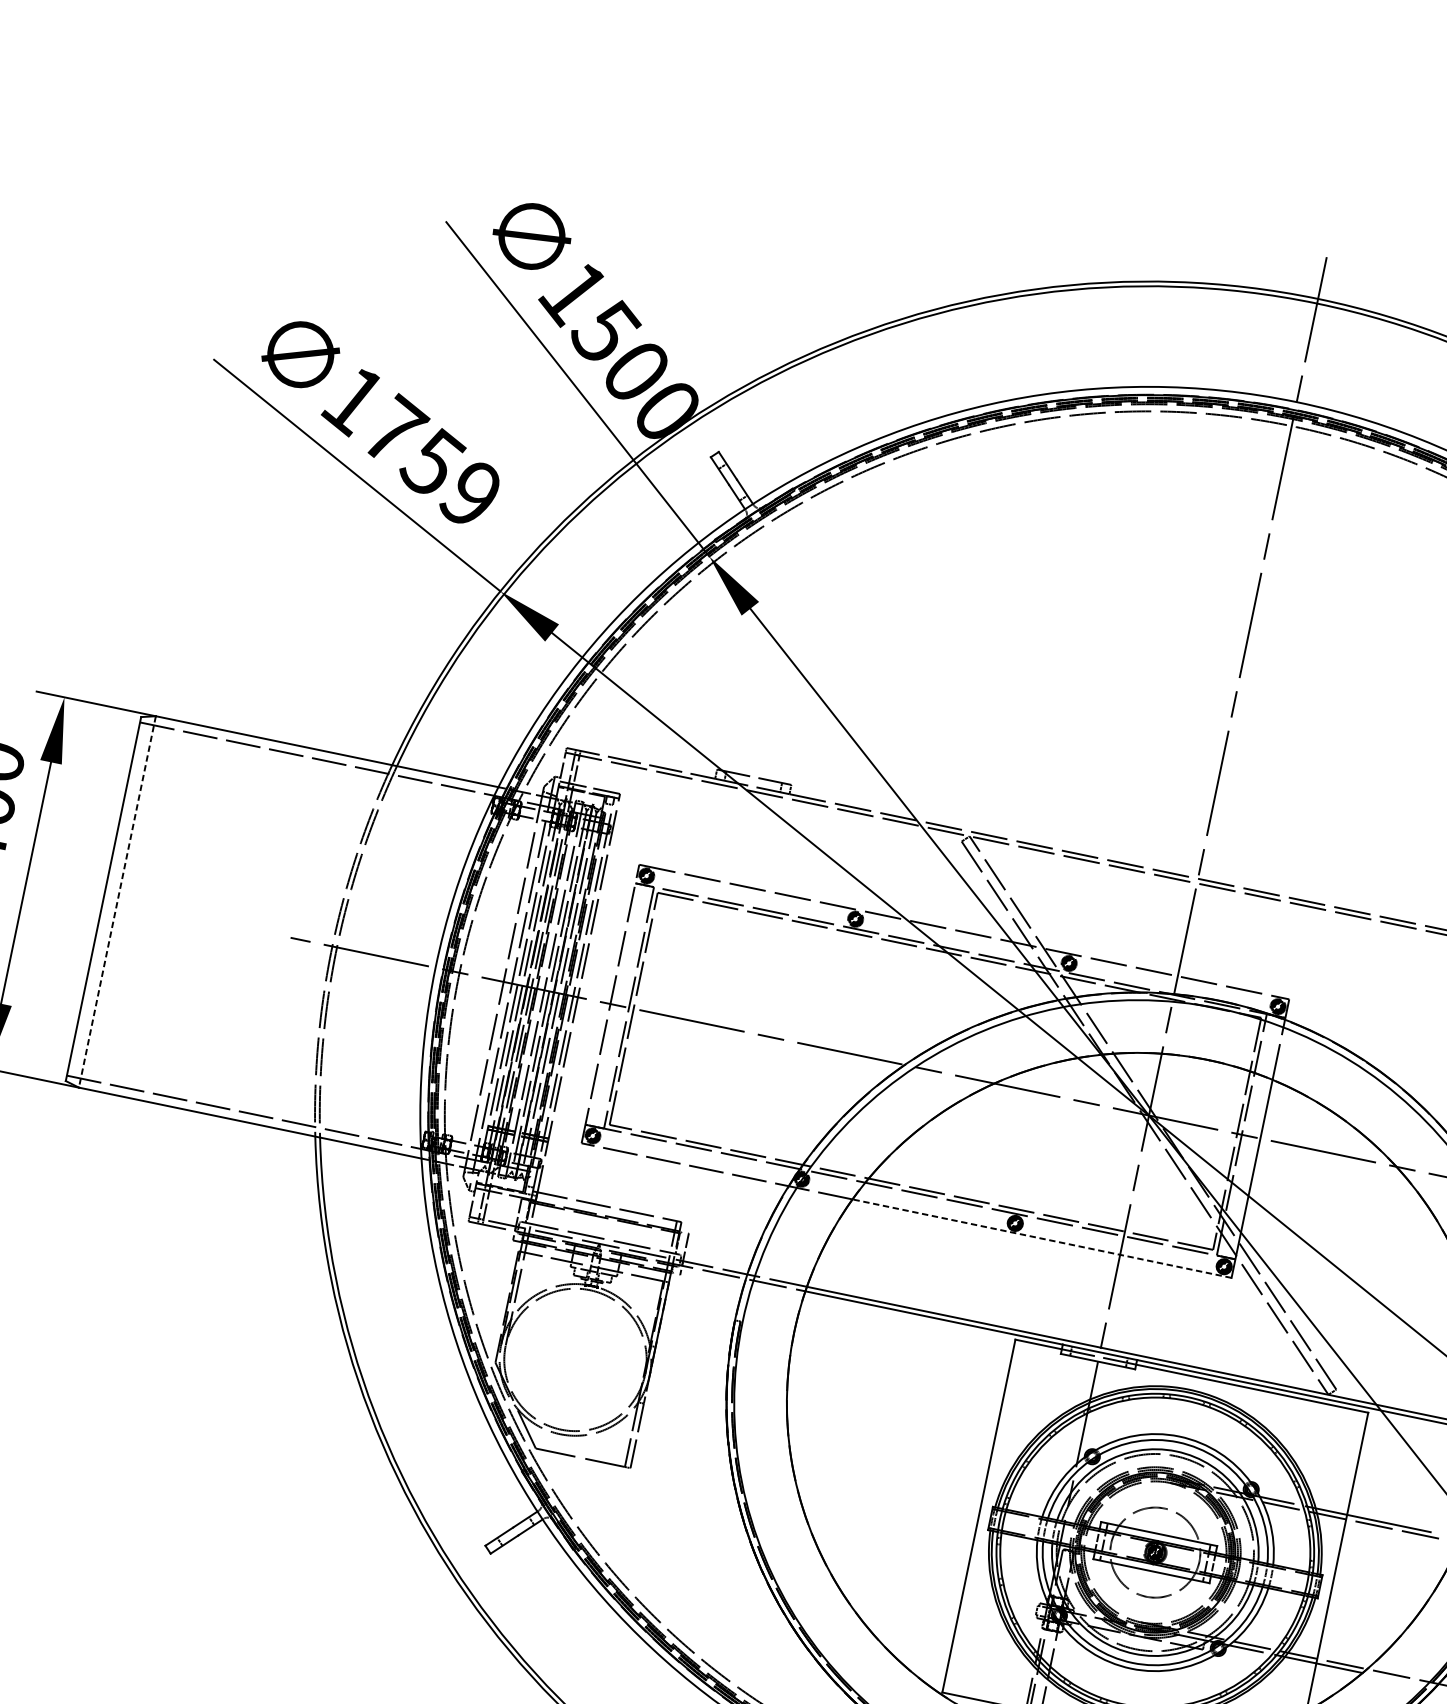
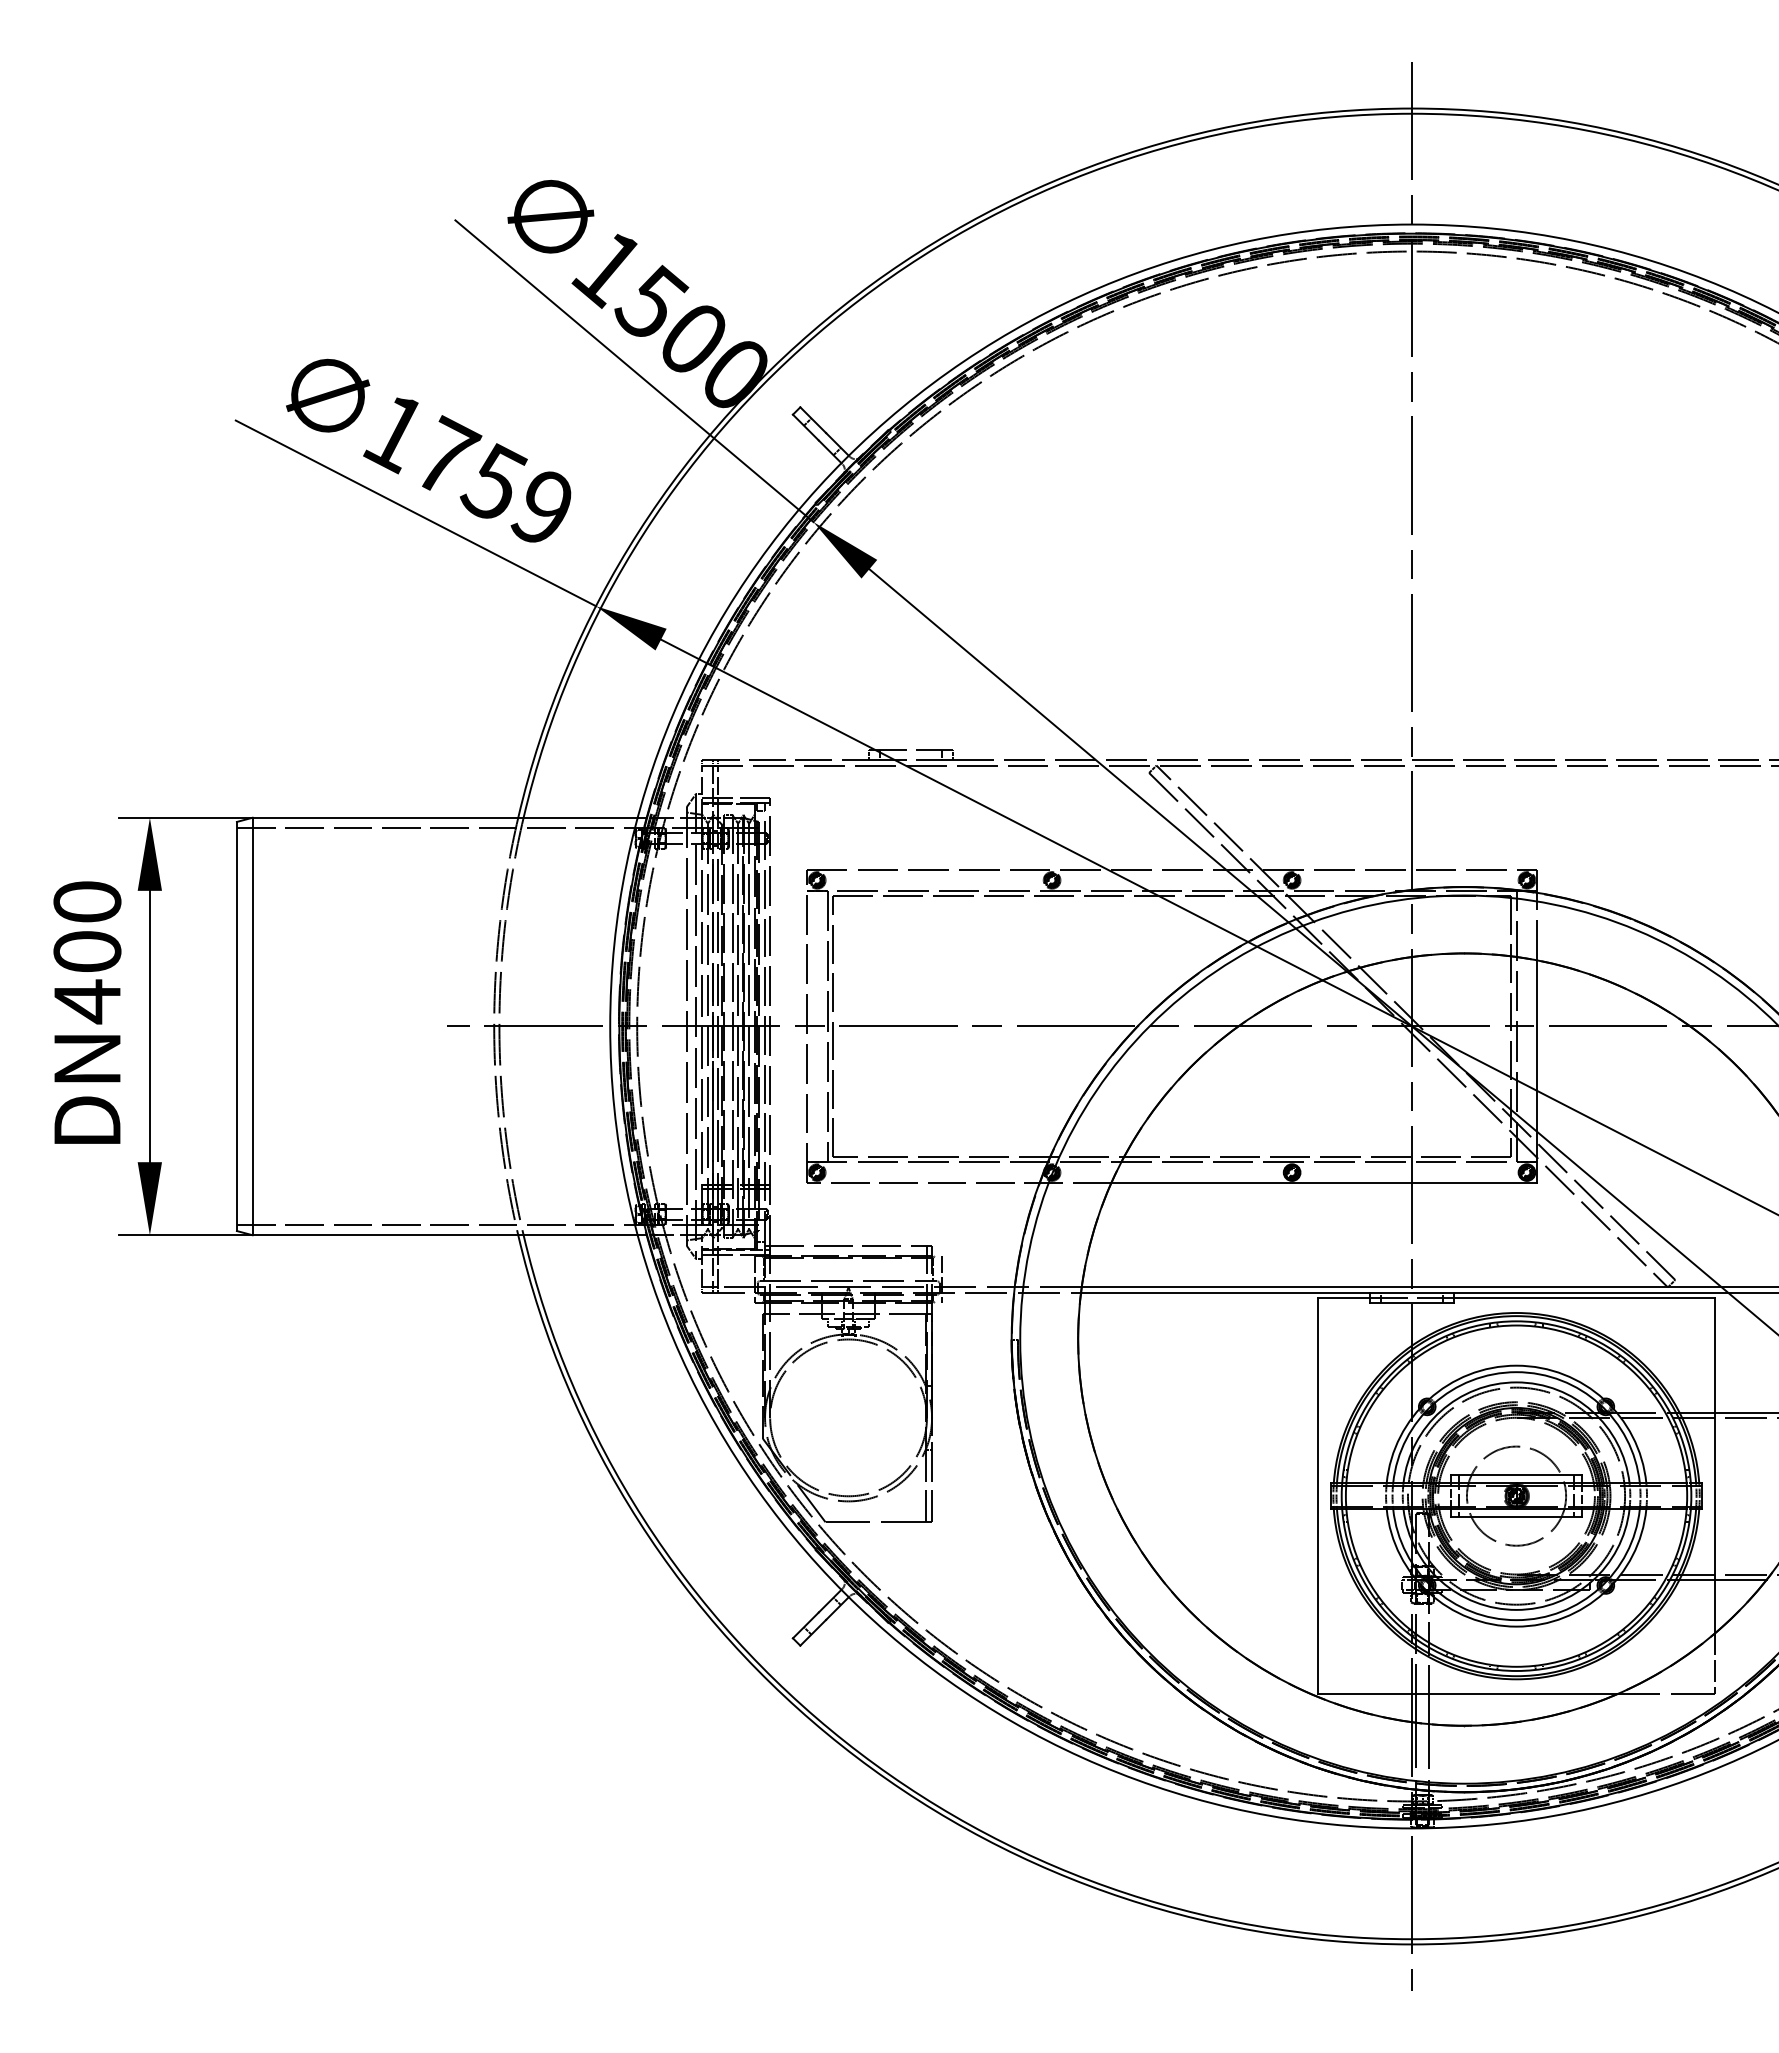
line: (117, 901) -> (252, 1026), dashed -> solid
line: (1041, 1238) -> (1323, 1183), dashed -> solid

